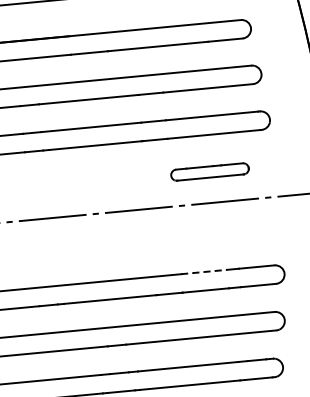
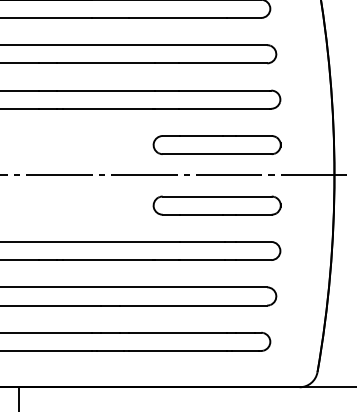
part: (209, 171) -> (216, 144), size x1.67
part: (215, 233) -> (216, 205), added
line: (204, 271) -> (202, 241), dashed -> solid

